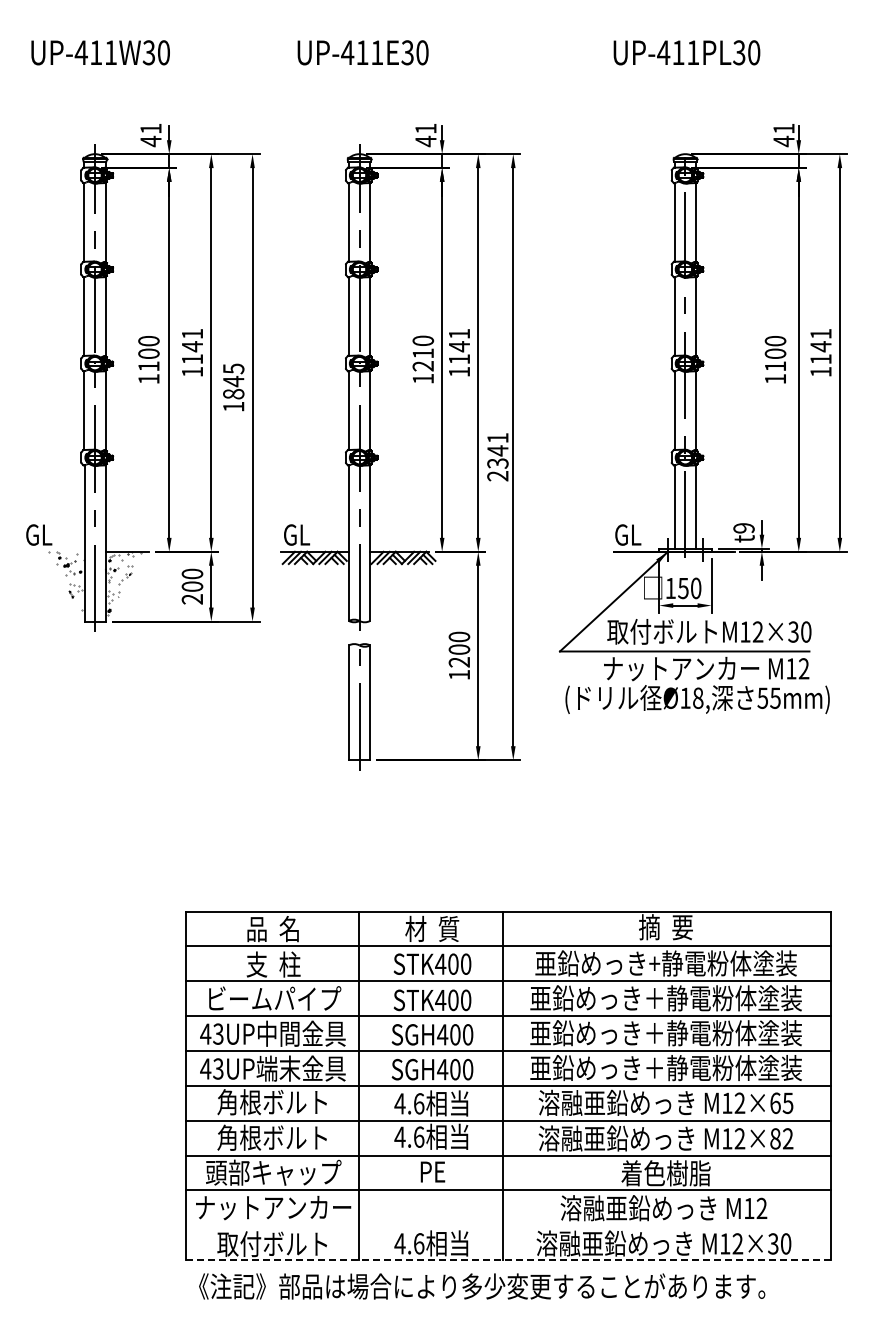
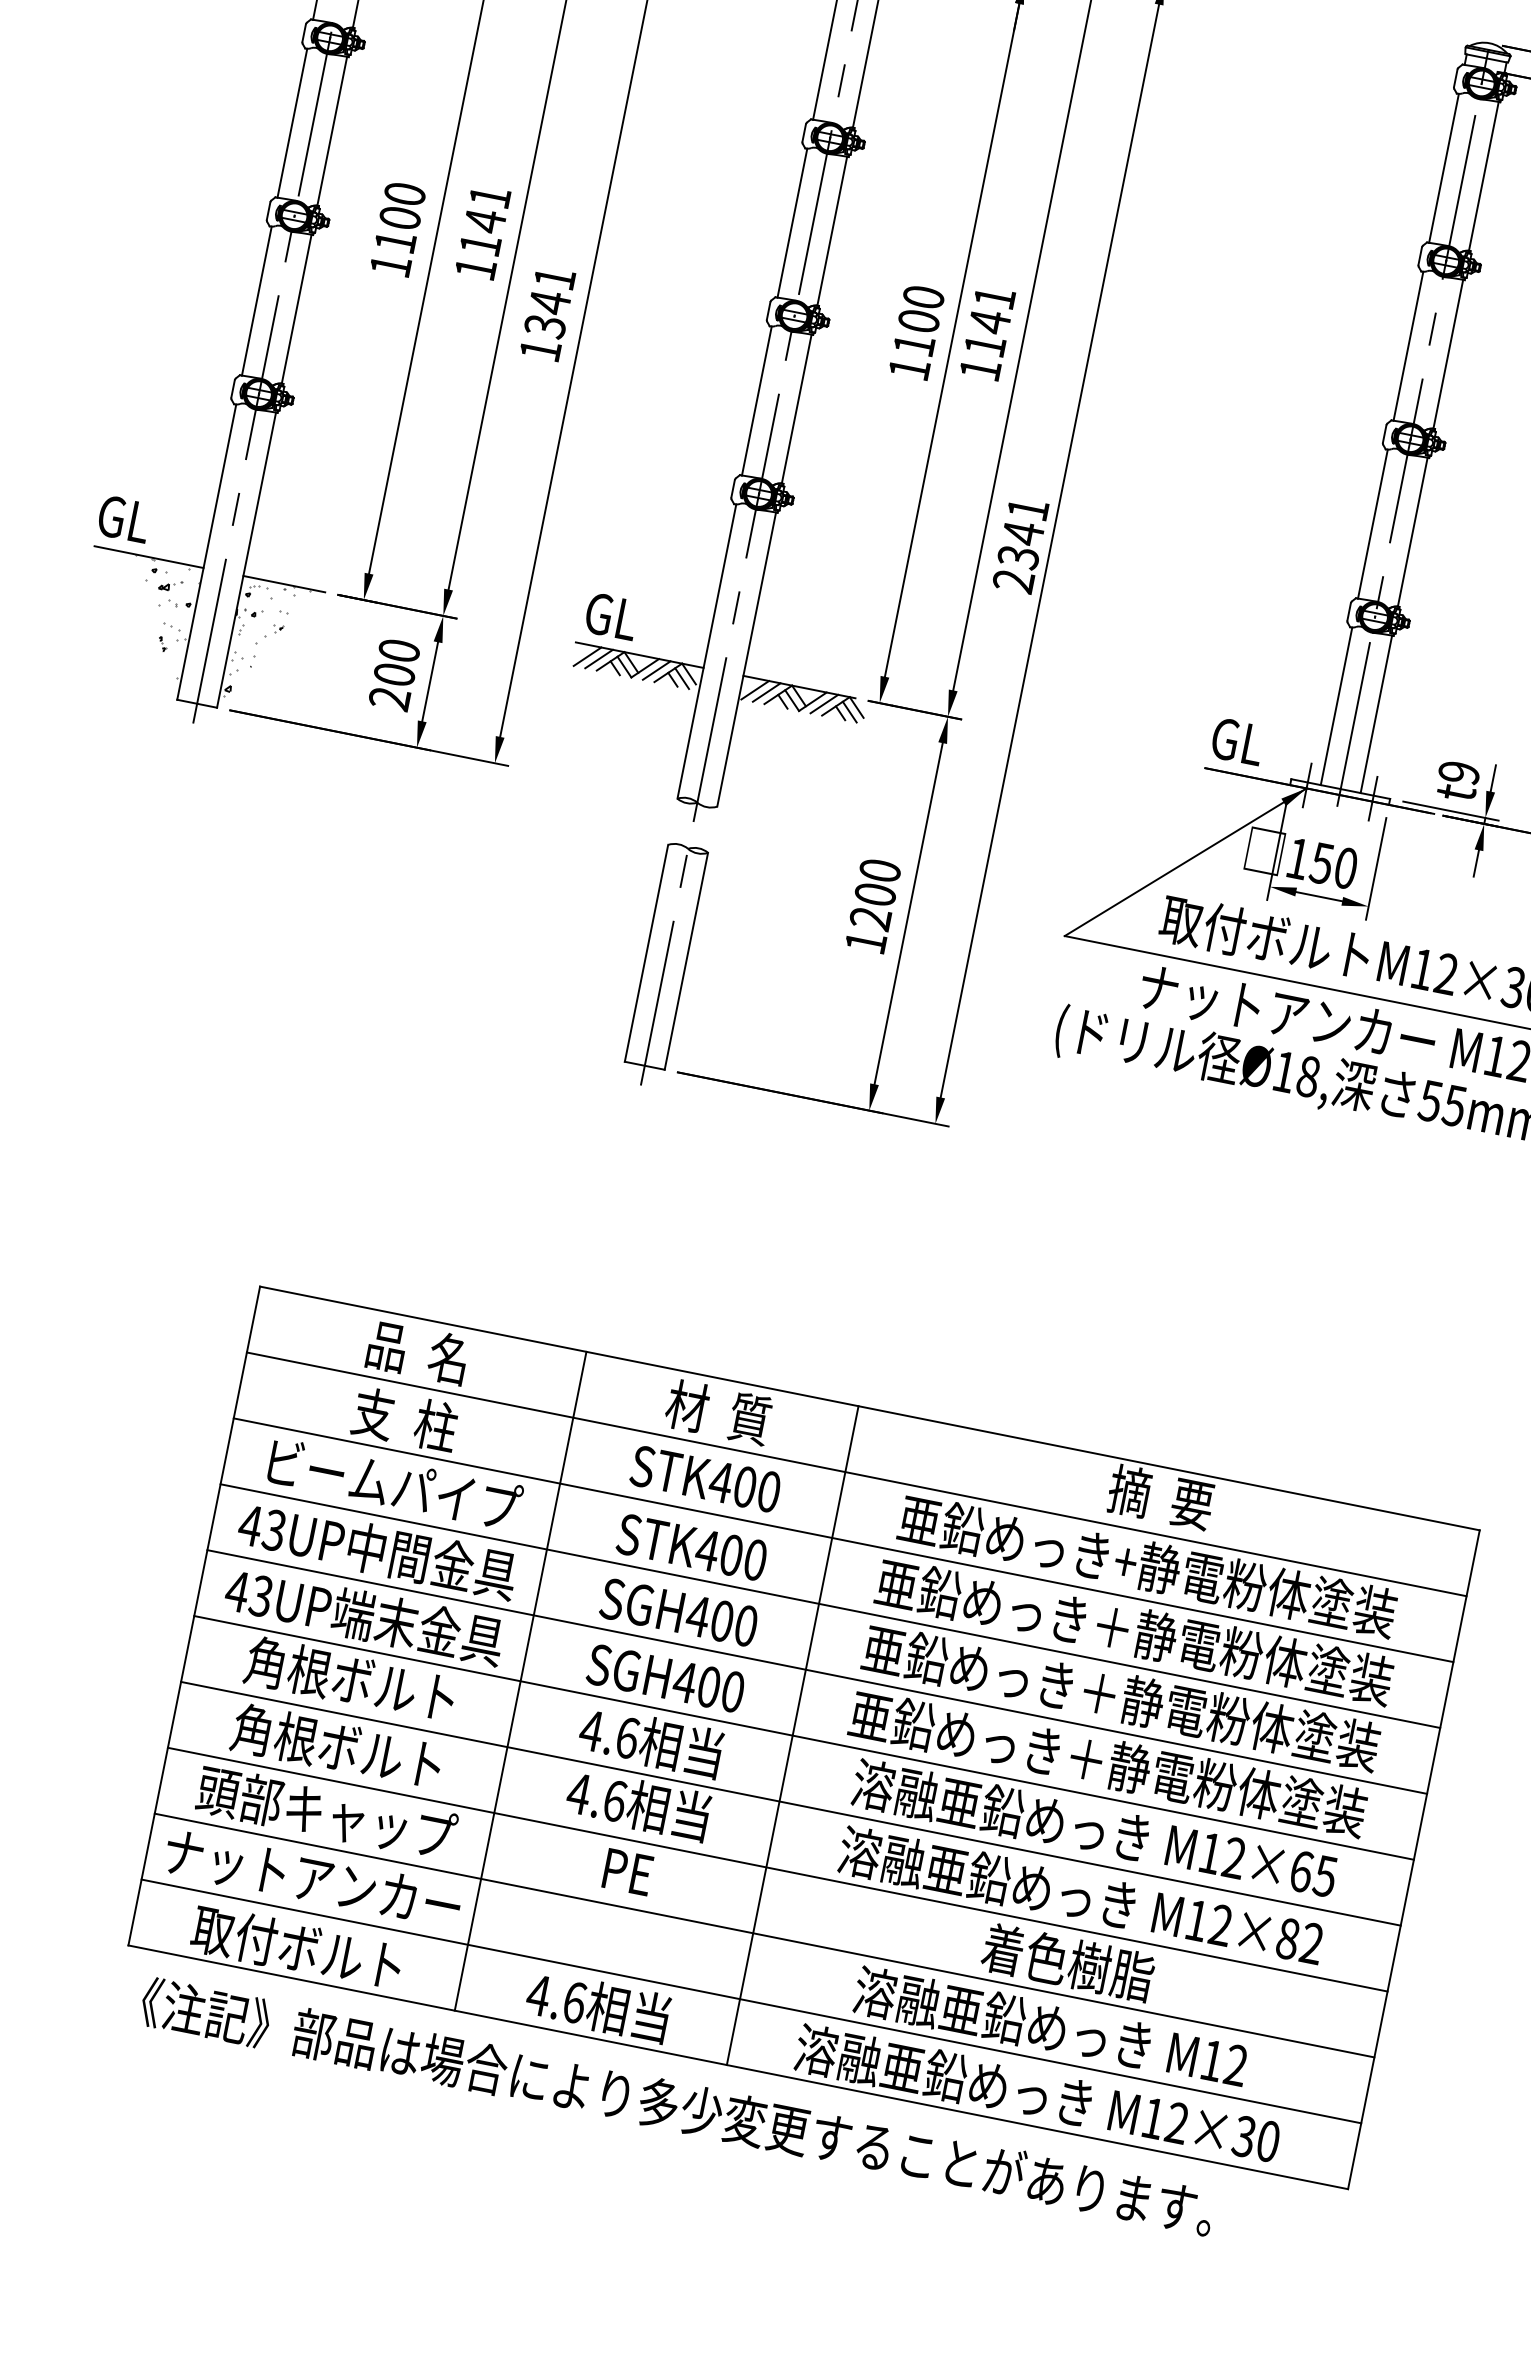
text: (423, 359) -> (917, 332), 1210 -> 1100
text: (233, 381) -> (549, 302), 1845 -> 1341
line: (55, 551) -> (148, 556), added
line: (508, 1225) -> (750, 2001), added
line: (508, 1260) -> (737, 2067), dashed -> solid

